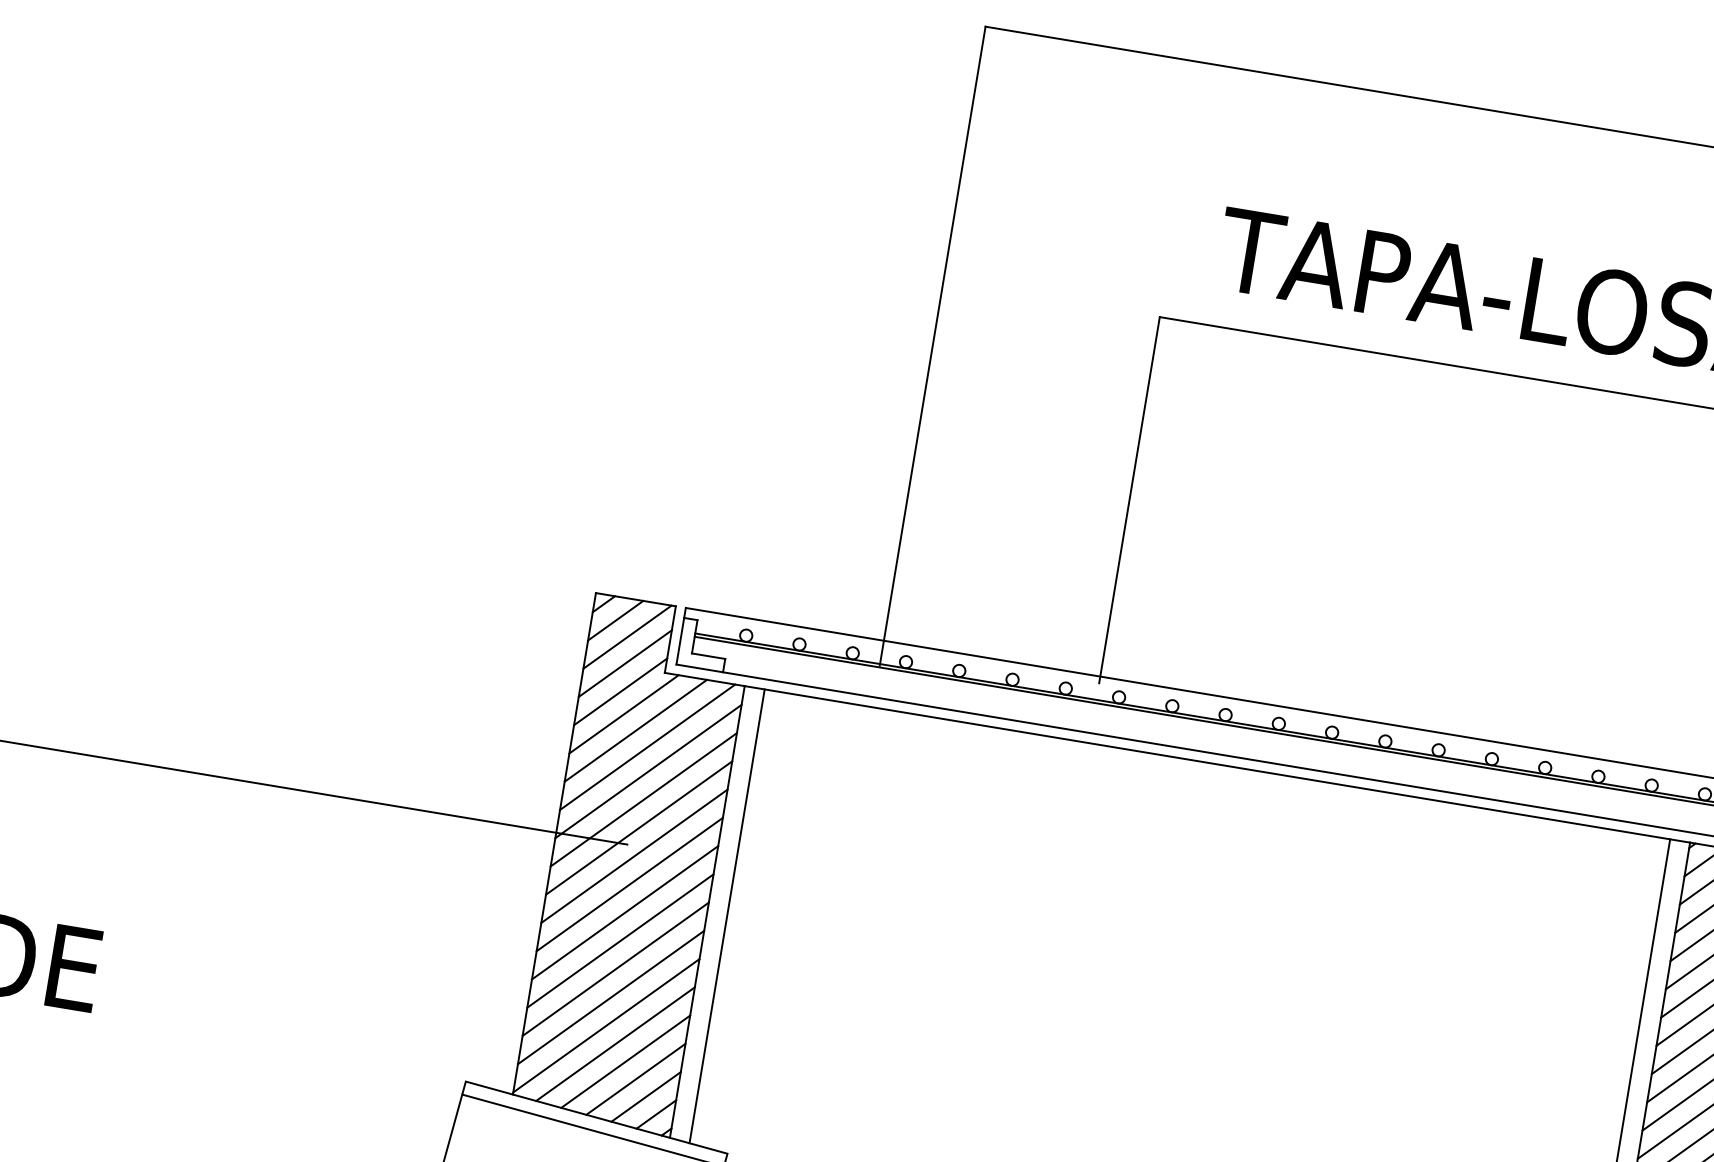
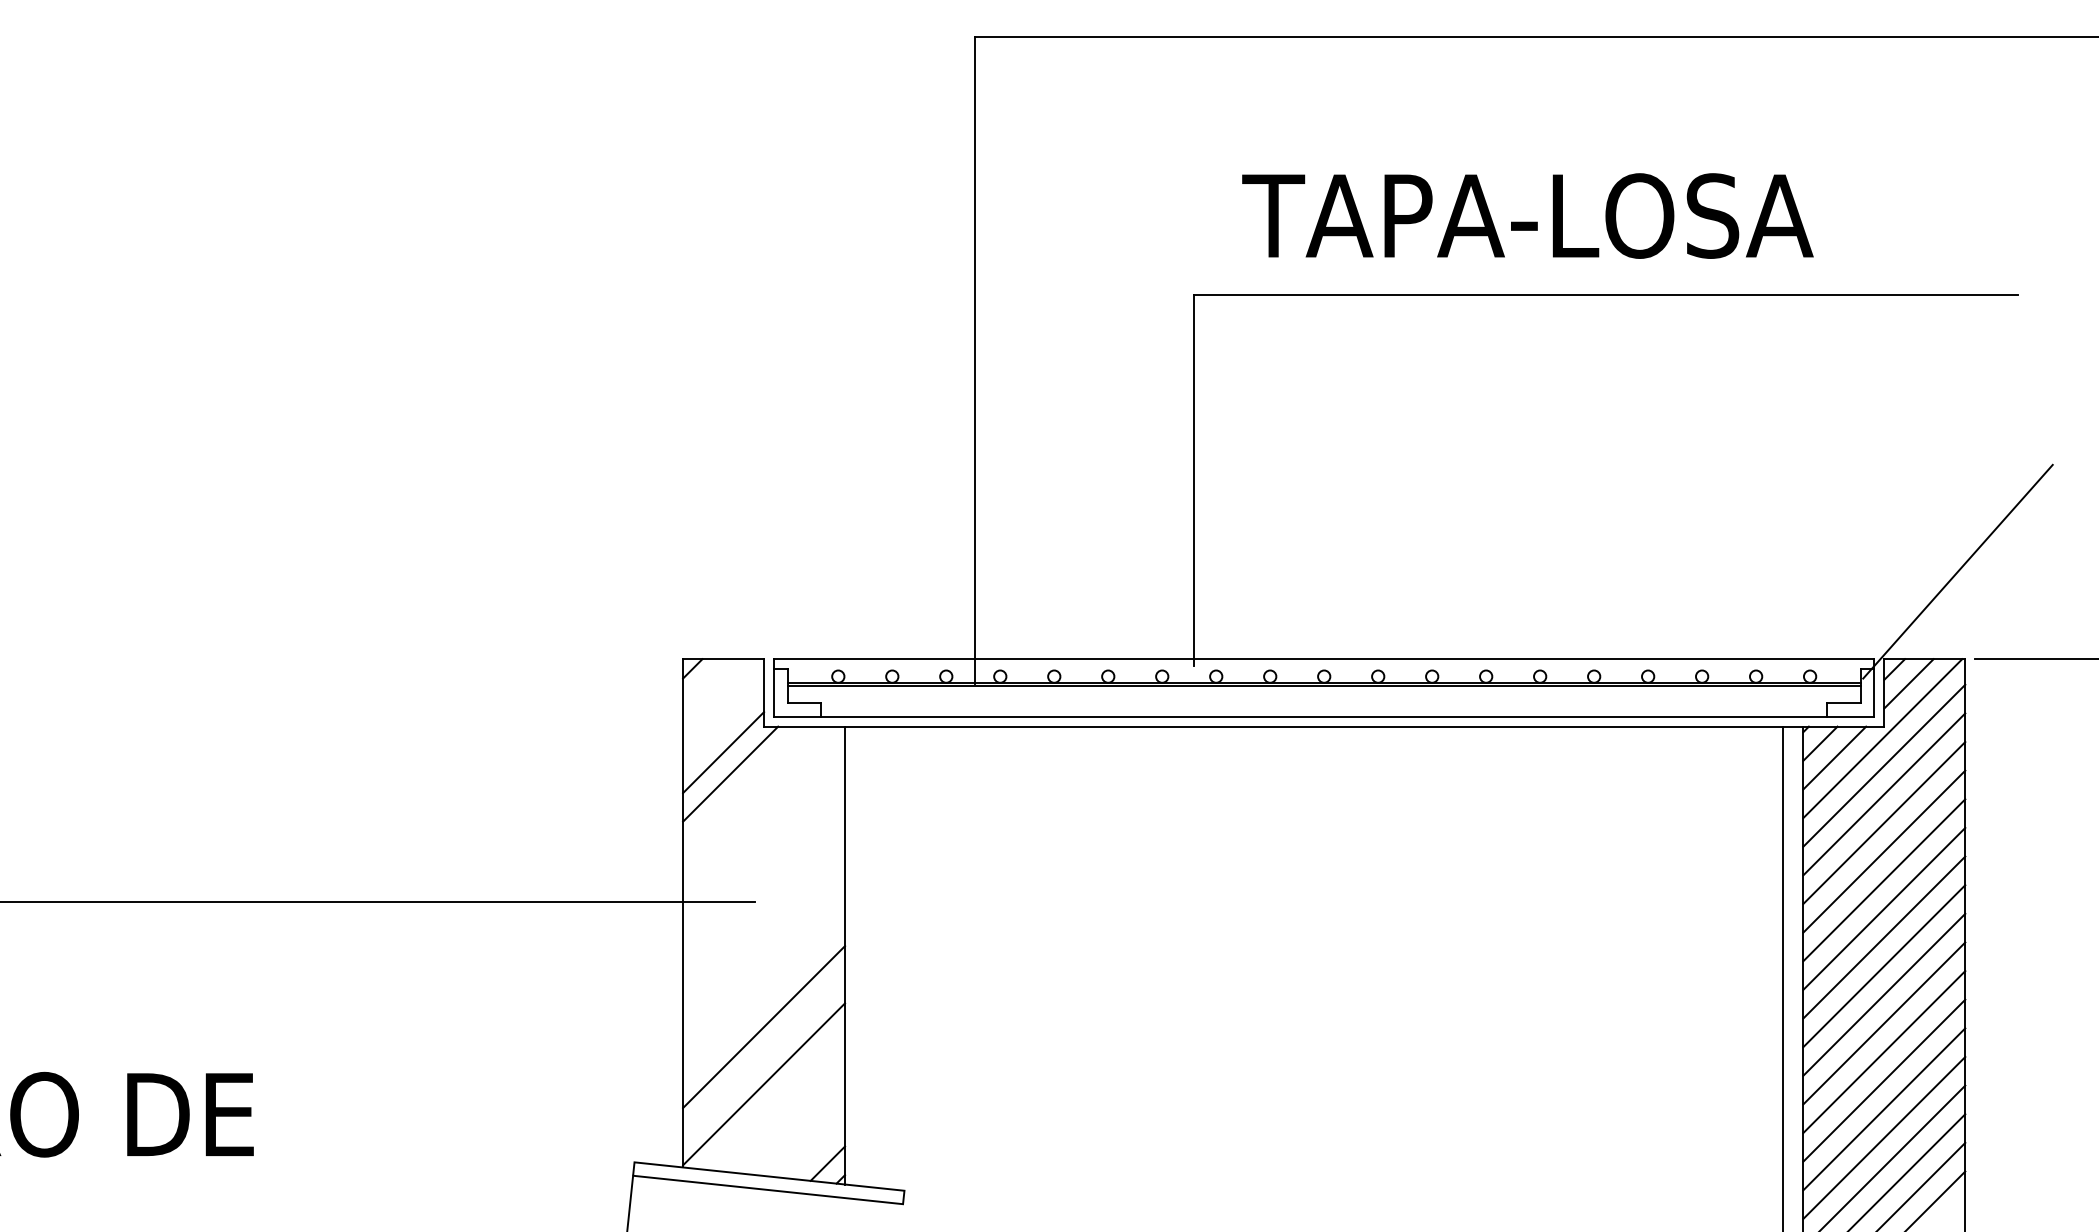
line: (616, 621) -> (707, 683), removed
line: (627, 637) -> (721, 697), removed
line: (625, 663) -> (723, 723), removed
line: (635, 730) -> (744, 788), removed
line: (647, 746) -> (759, 802), removed
line: (648, 771) -> (764, 826), removed
line: (644, 800) -> (764, 855), removed
line: (639, 827) -> (764, 883), removed
line: (634, 856) -> (764, 912), removed
line: (630, 884) -> (764, 941), removed
line: (625, 912) -> (764, 969), removed
line: (727, 916) -> (865, 956), removed
line: (620, 941) -> (764, 998), removed
line: (611, 997) -> (764, 1055), removed
line: (616, 1043) -> (776, 1100), removed
line: (625, 1061) -> (788, 1116), removed
line: (635, 1079) -> (801, 1132), removed
line: (645, 1096) -> (814, 1147), removed

